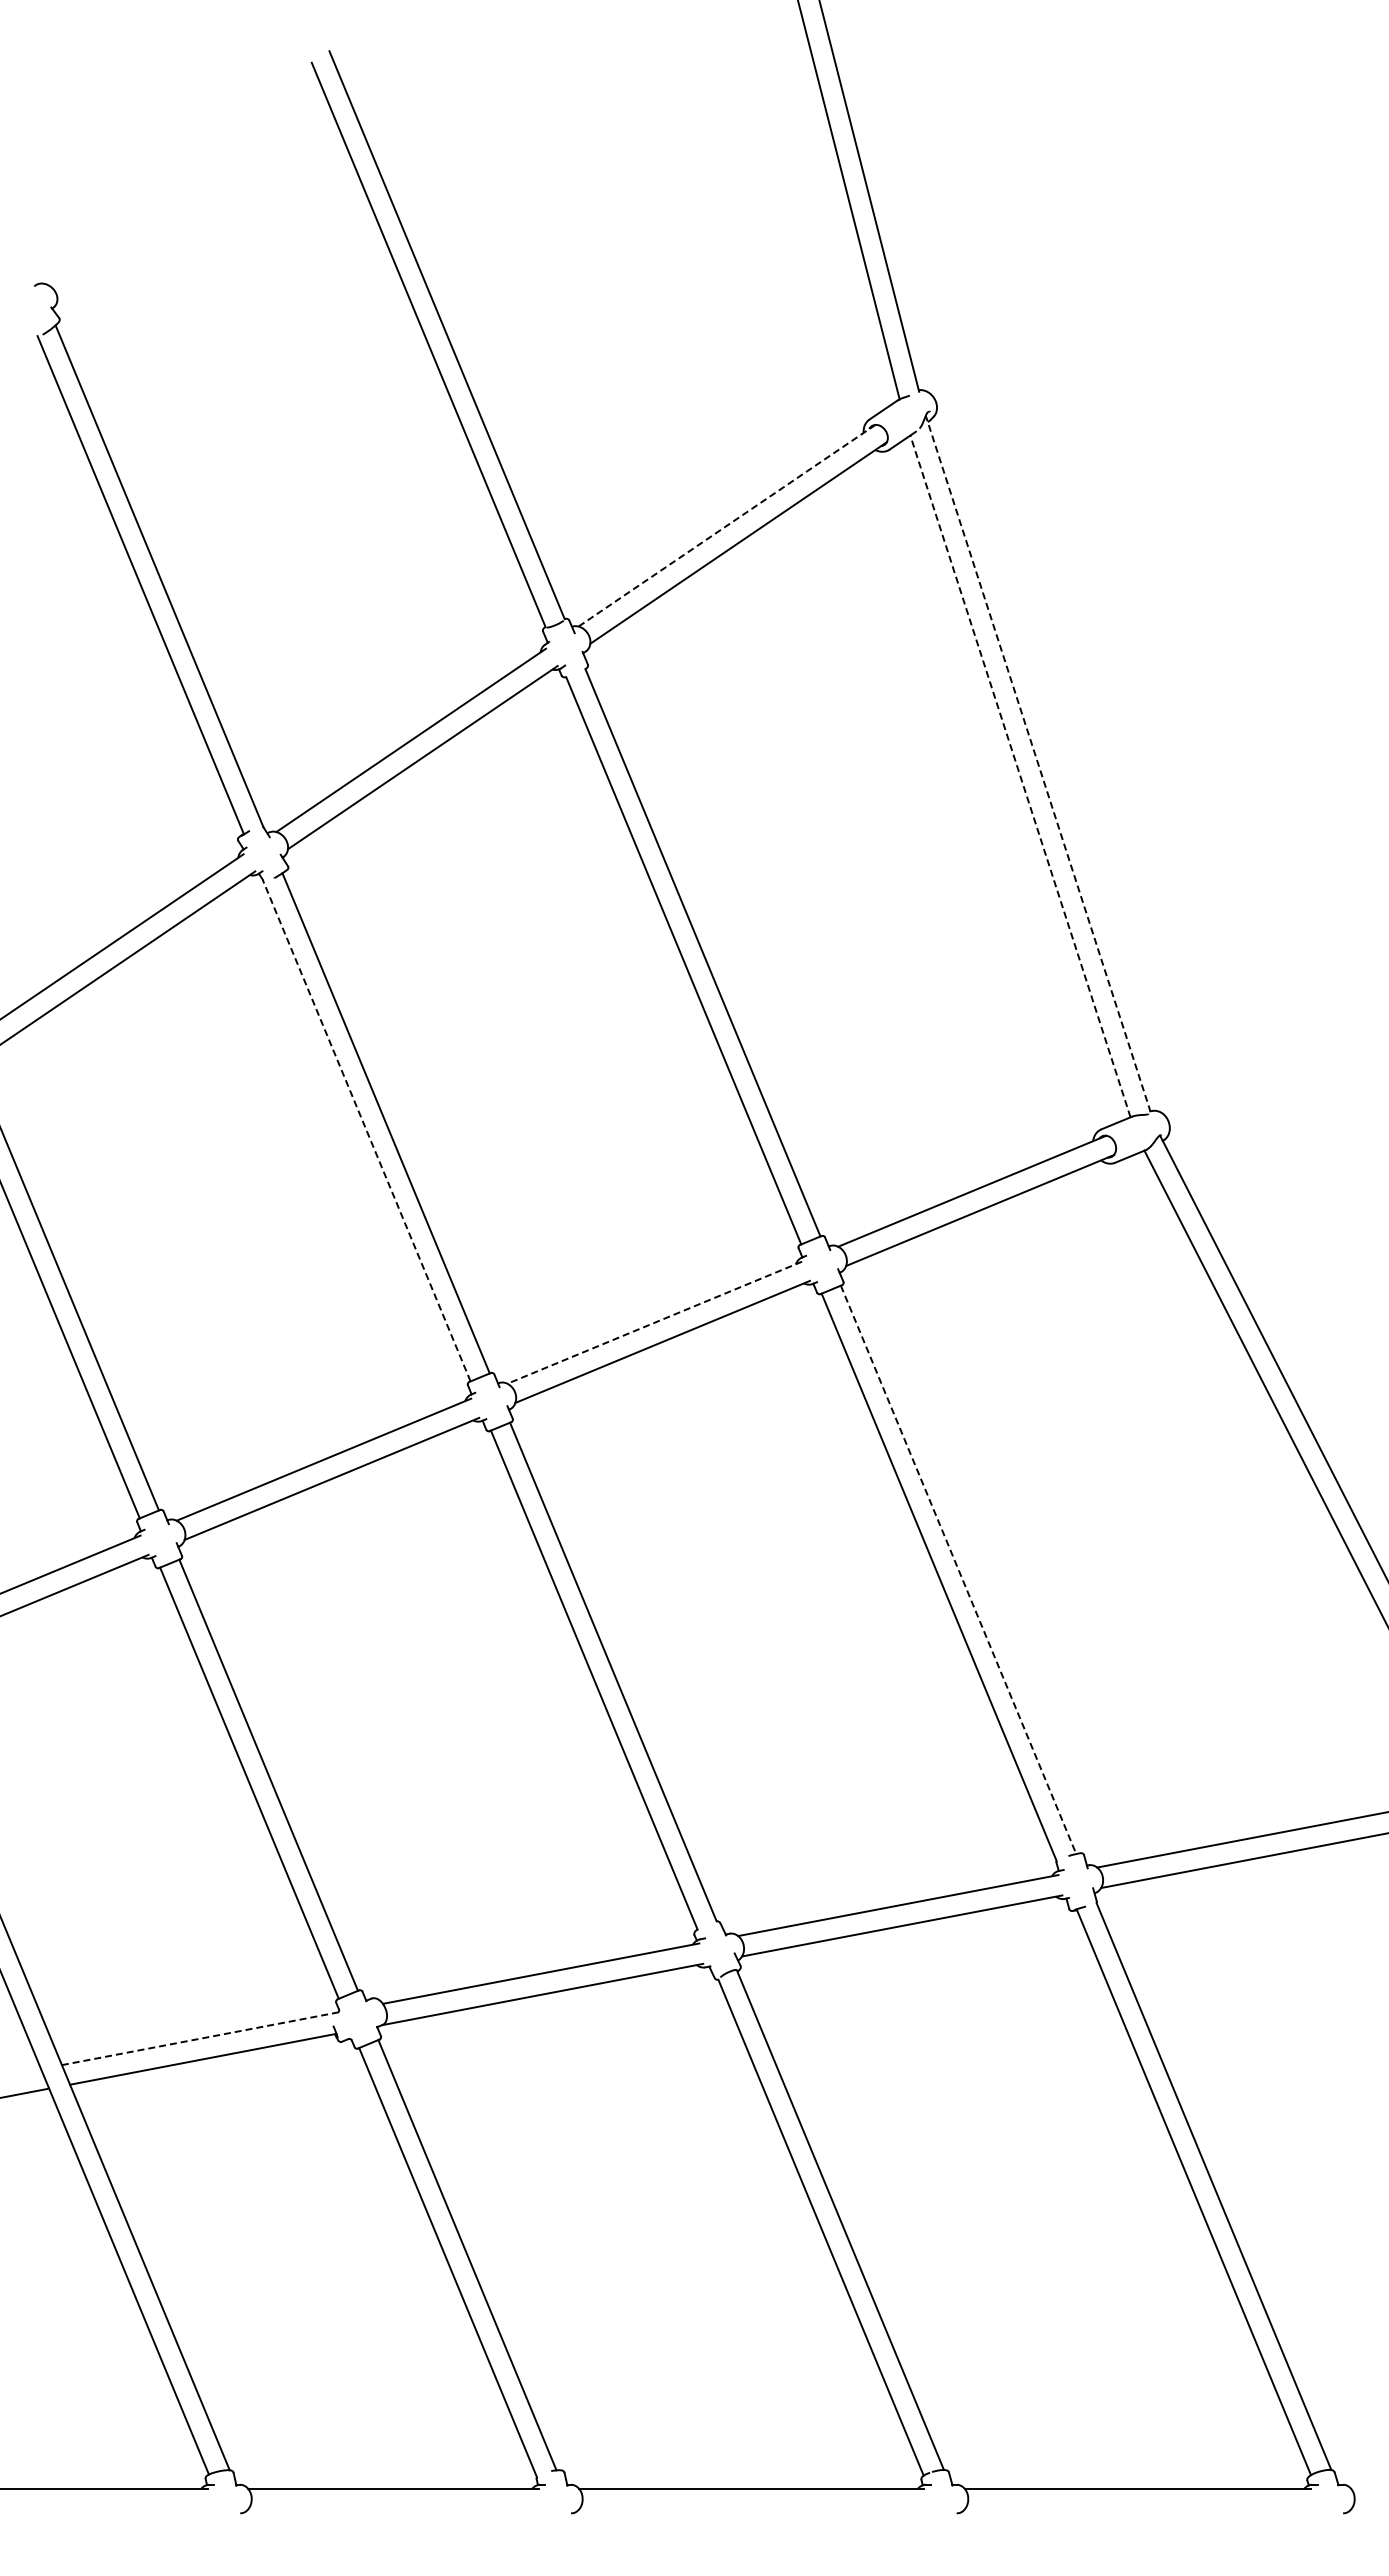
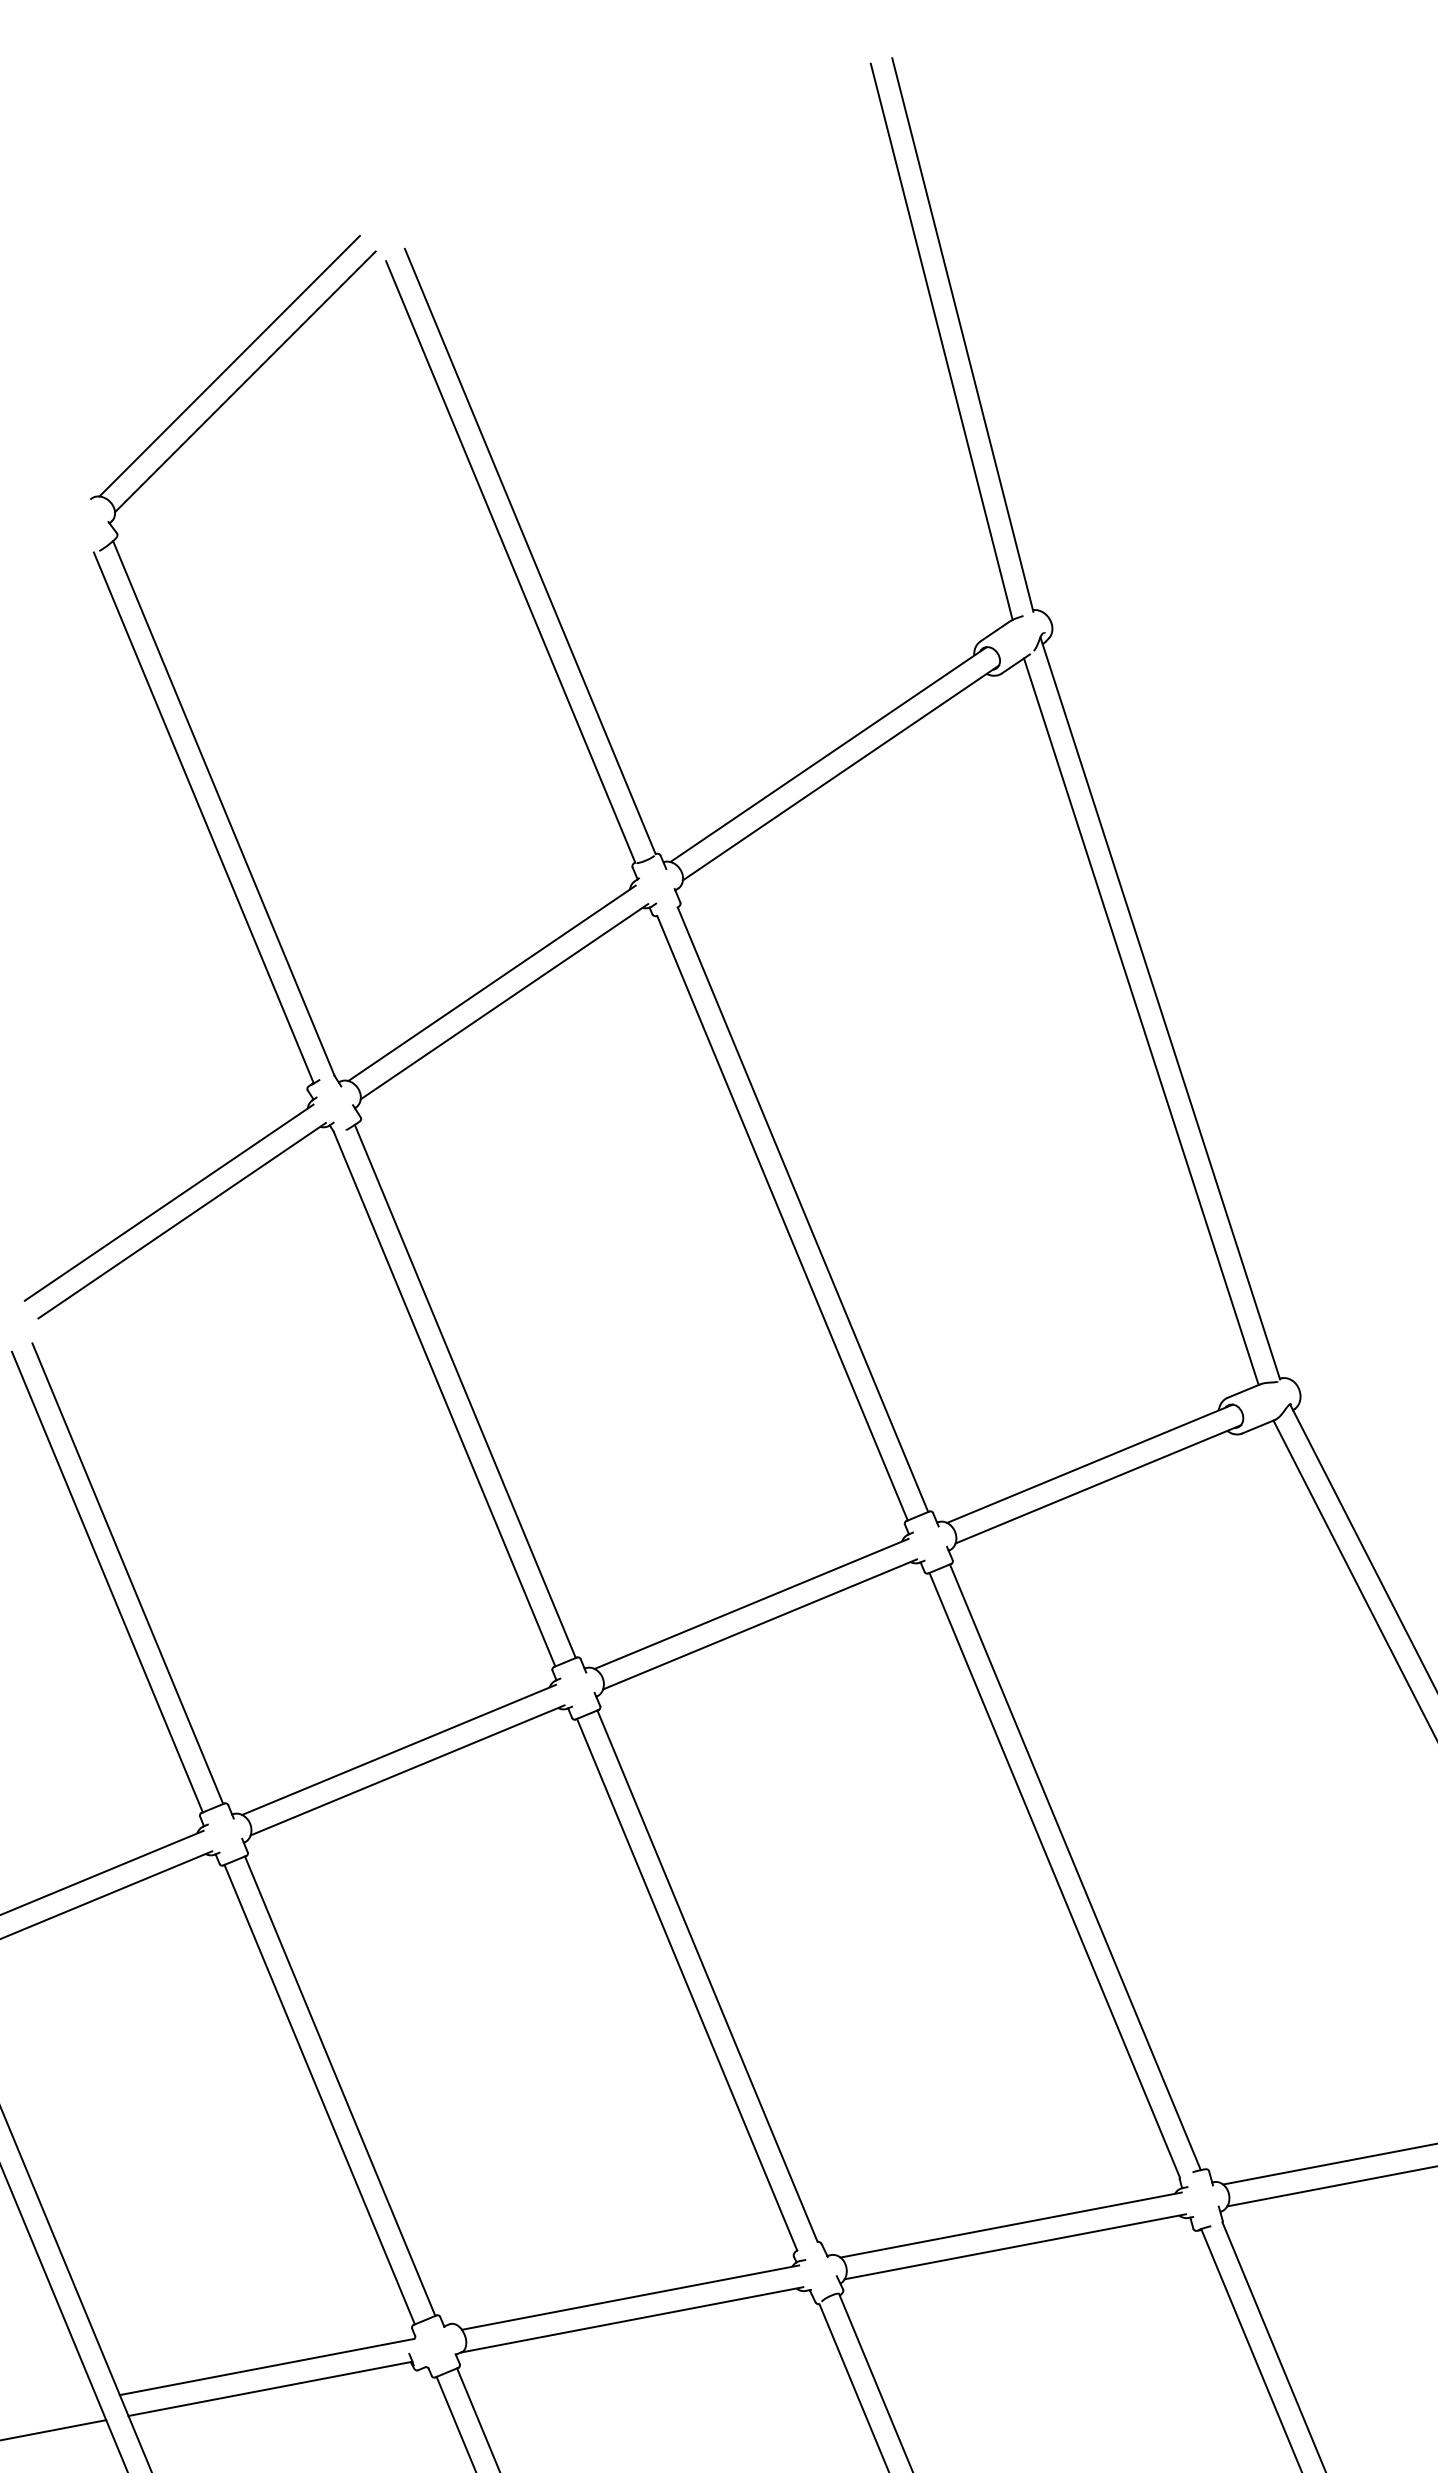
line: (164, 161) -> (229, 366), added
line: (179, 175) -> (245, 381), added
line: (727, 525) -> (829, 754), dashed -> solid
line: (1038, 763) -> (1160, 1007), dashed -> solid
line: (1020, 775) -> (1141, 1020), dashed -> solid
line: (366, 1130) -> (444, 1399), dashed -> solid
line: (654, 1322) -> (751, 1603), dashed -> solid
line: (958, 1569) -> (1075, 1866), dashed -> solid
line: (200, 2038) -> (267, 2366), dashed -> solid

